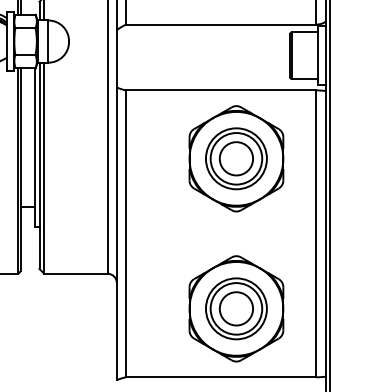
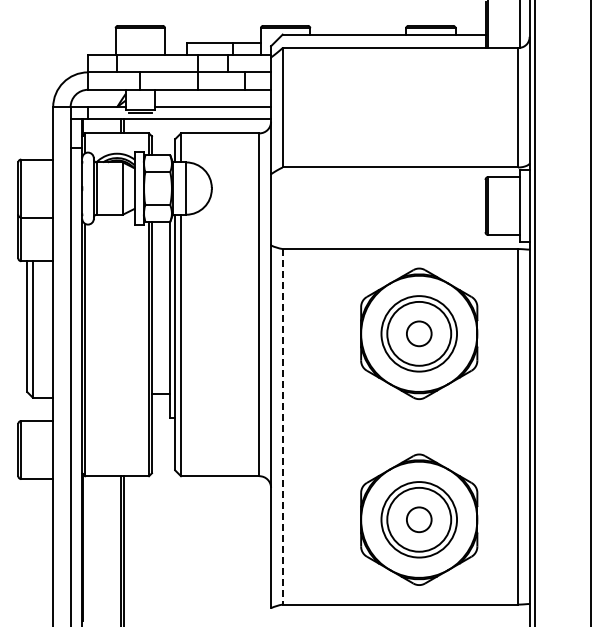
circle: (235, 158) -> (418, 333), size x0.6
line: (126, 233) -> (282, 426), solid -> dashed
circle: (235, 308) -> (418, 519), size x0.6

